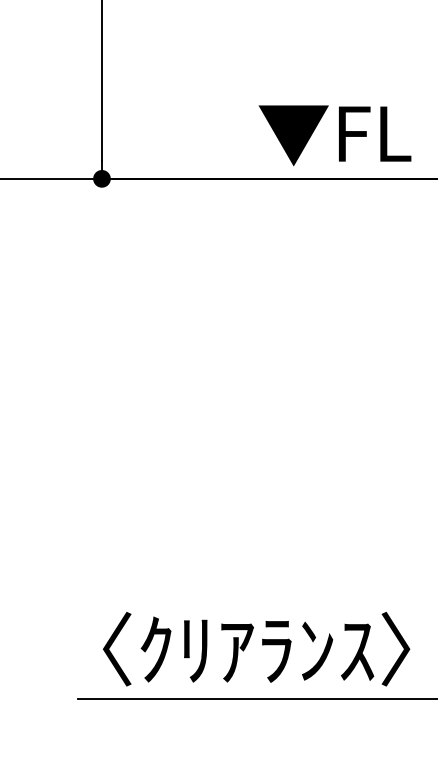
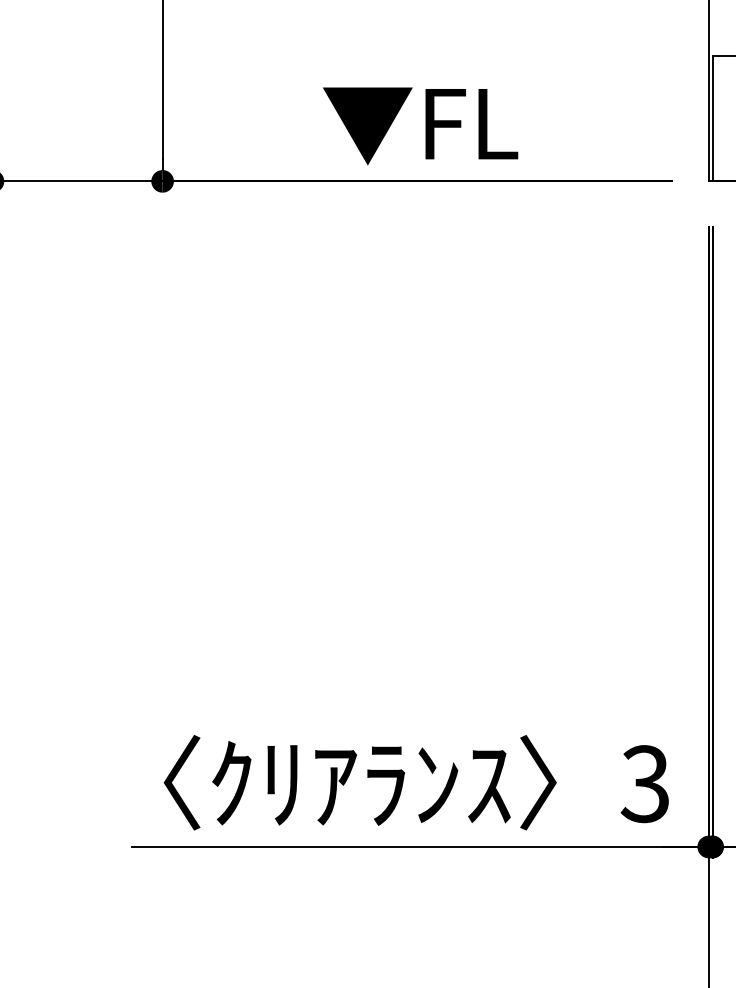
text: (334, 135) -> (420, 126), moved

